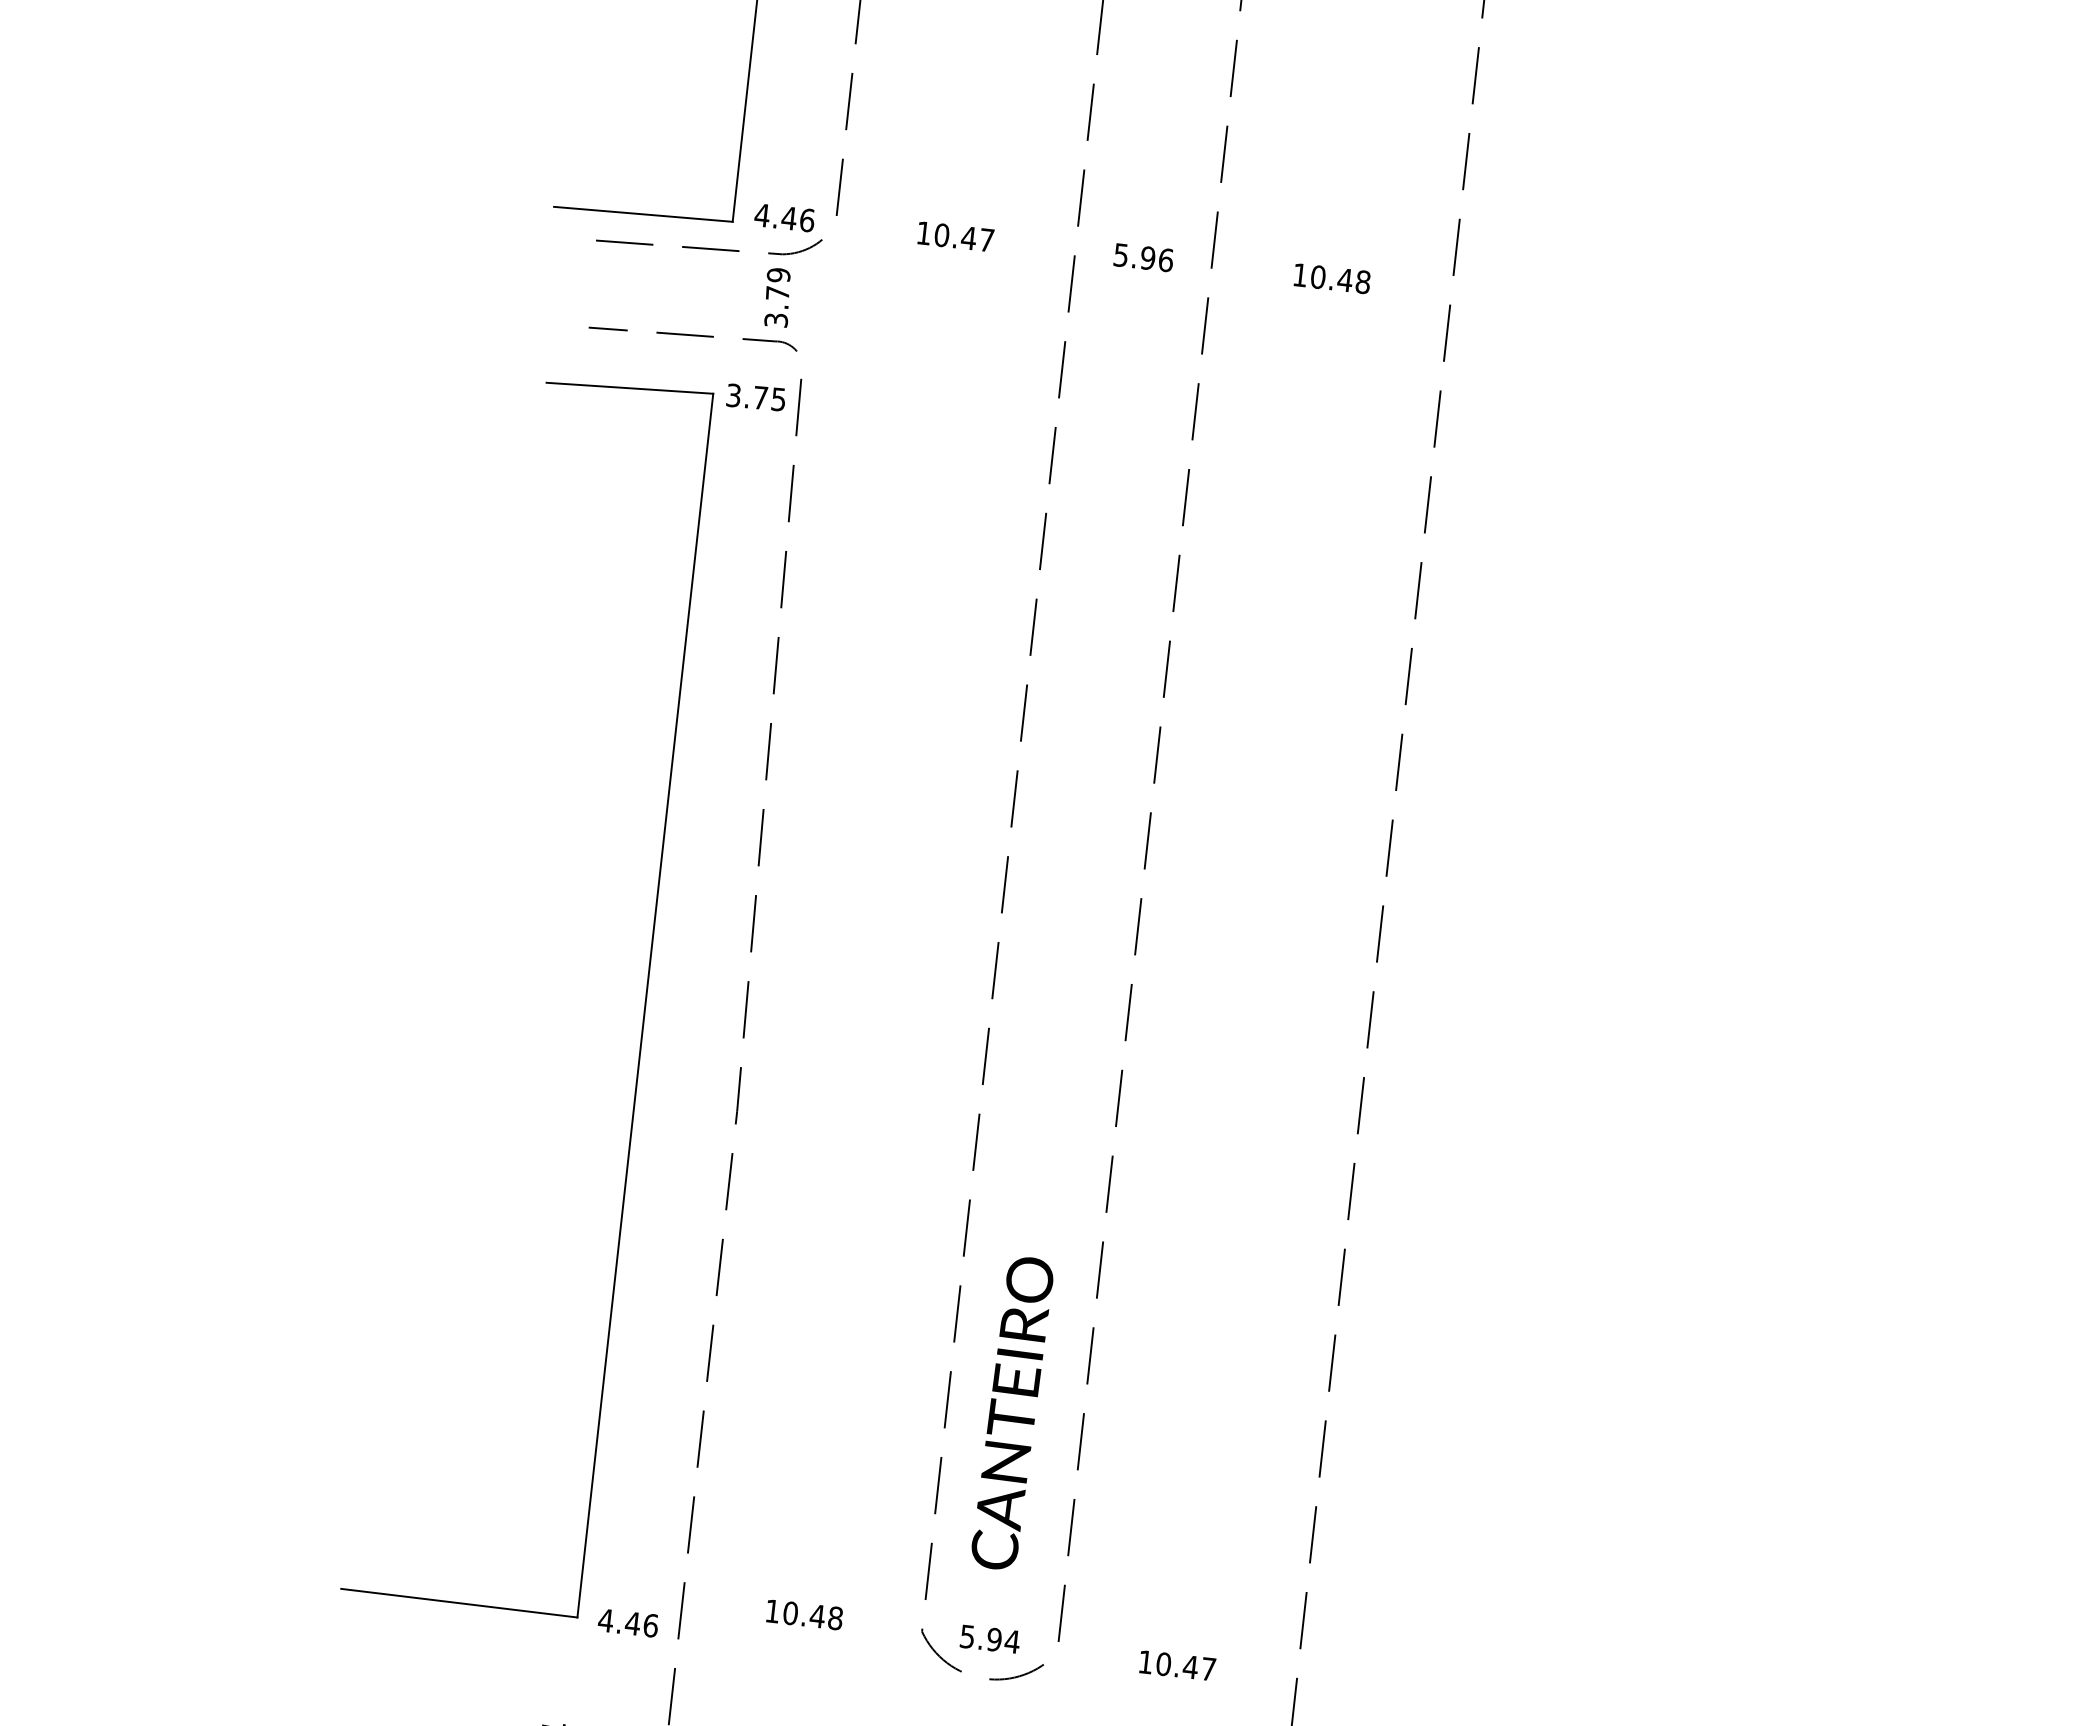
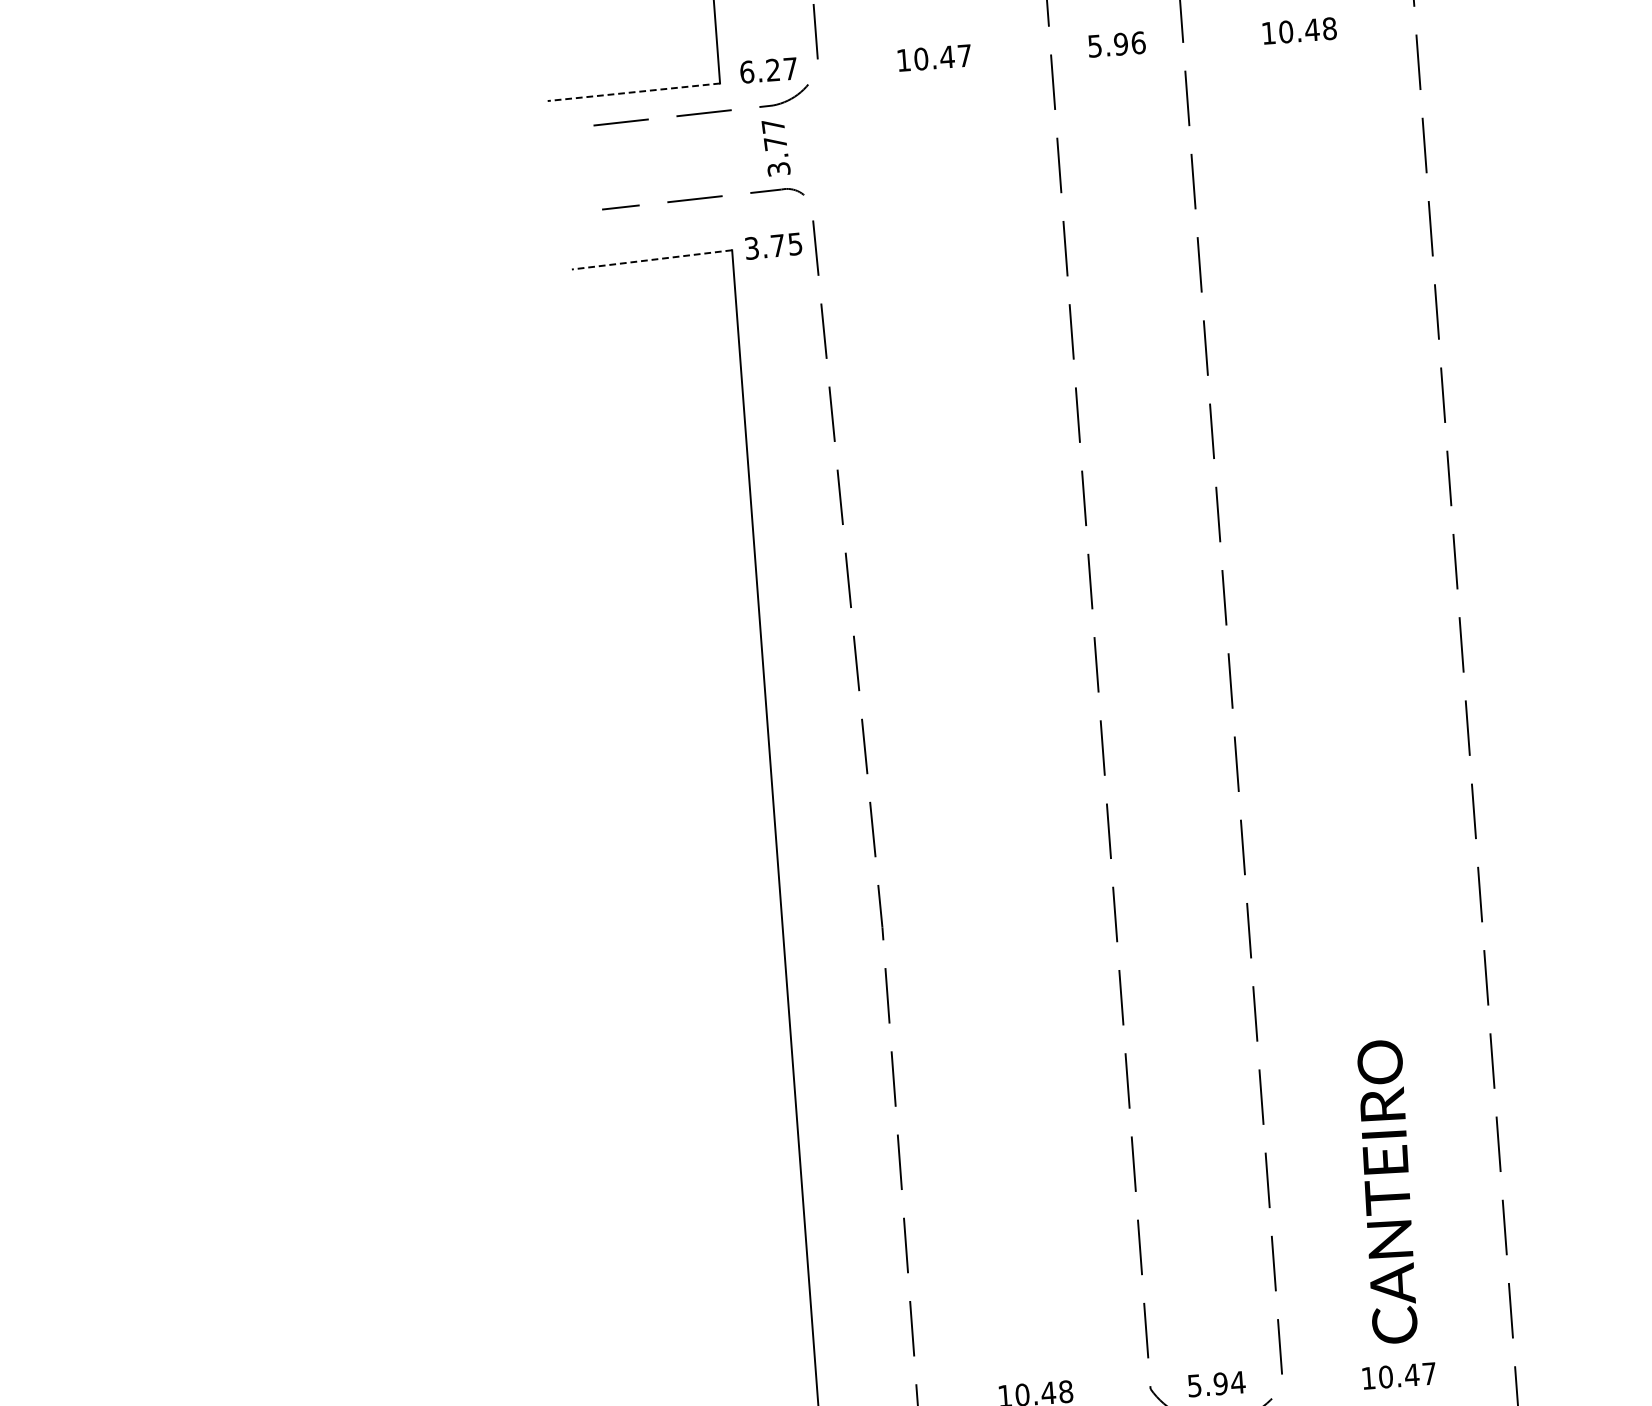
line: (643, 214) -> (634, 92), solid -> dashed
text: (784, 217) -> (768, 70), 4.46 -> 6.27
text: (778, 275) -> (773, 126), 3.79 -> 3.77
line: (629, 388) -> (651, 260), solid -> dashed
text: (1012, 1413) -> (1387, 1192), moved

